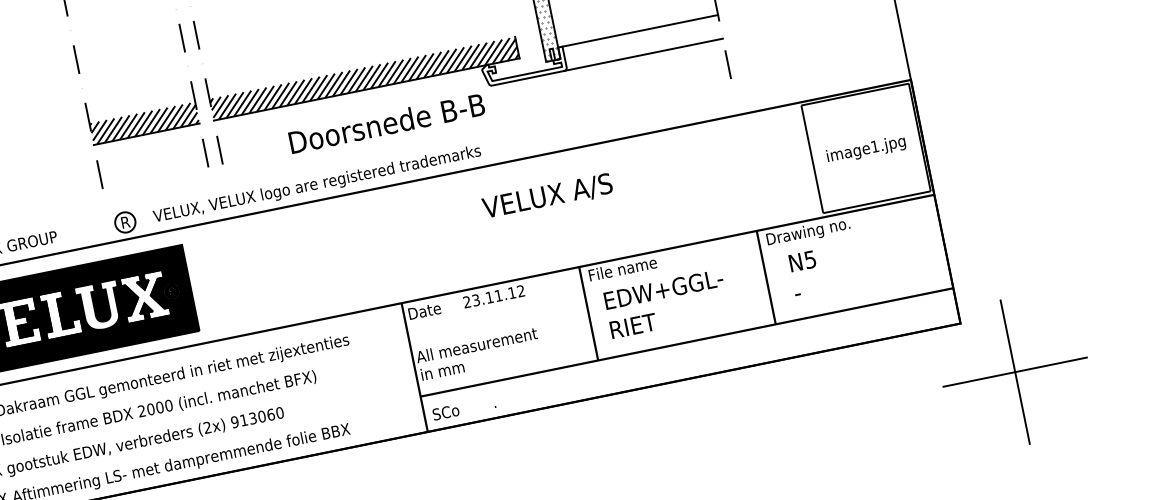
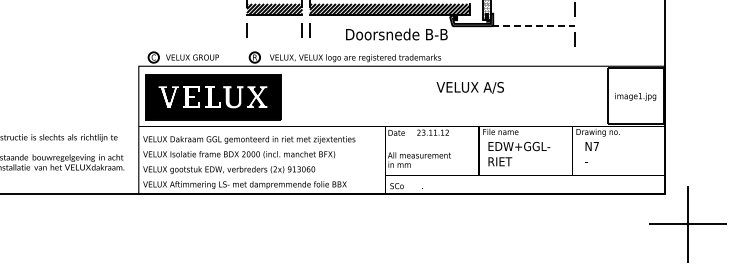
line: (639, 30) -> (533, 13), removed
line: (644, 55) -> (533, 26), solid -> dashed
text: (808, 259) -> (595, 146), N5 -> N7

